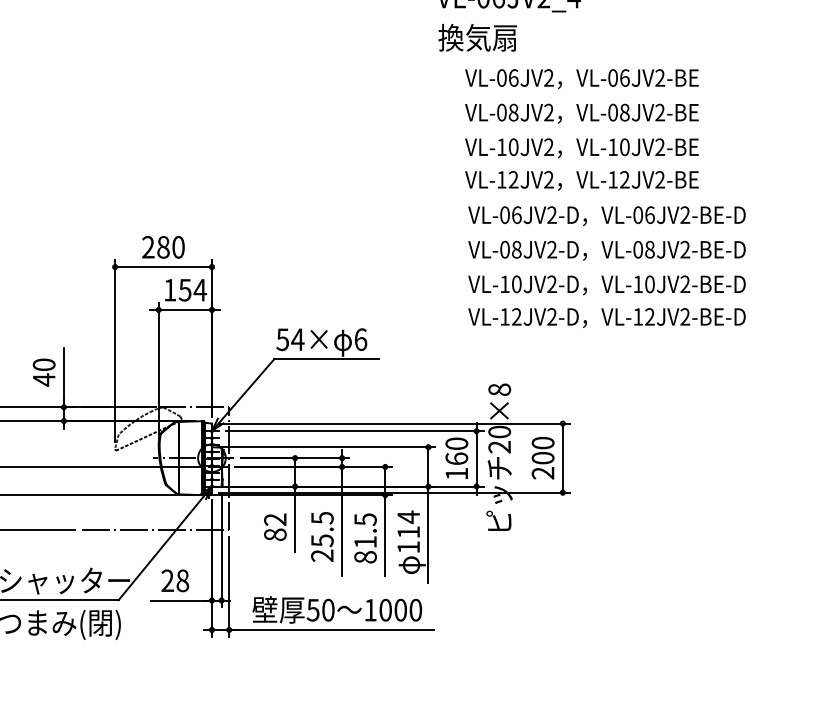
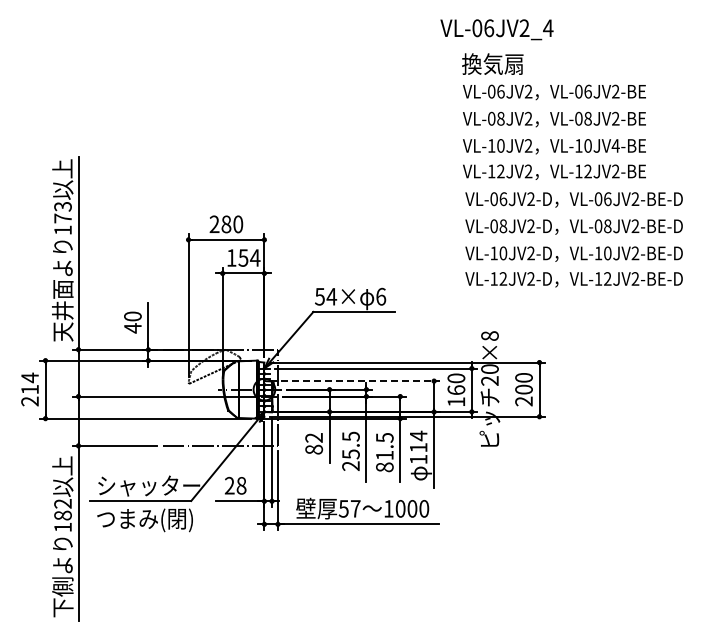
text: (477, 36) -> (492, 63), moved
text: (659, 146) -> (615, 145), VL-10JV2-BE -> VL-10JV4-BE
line: (326, 447) -> (354, 381), solid -> dashed
text: (328, 609) -> (355, 508), 50 -> 57

